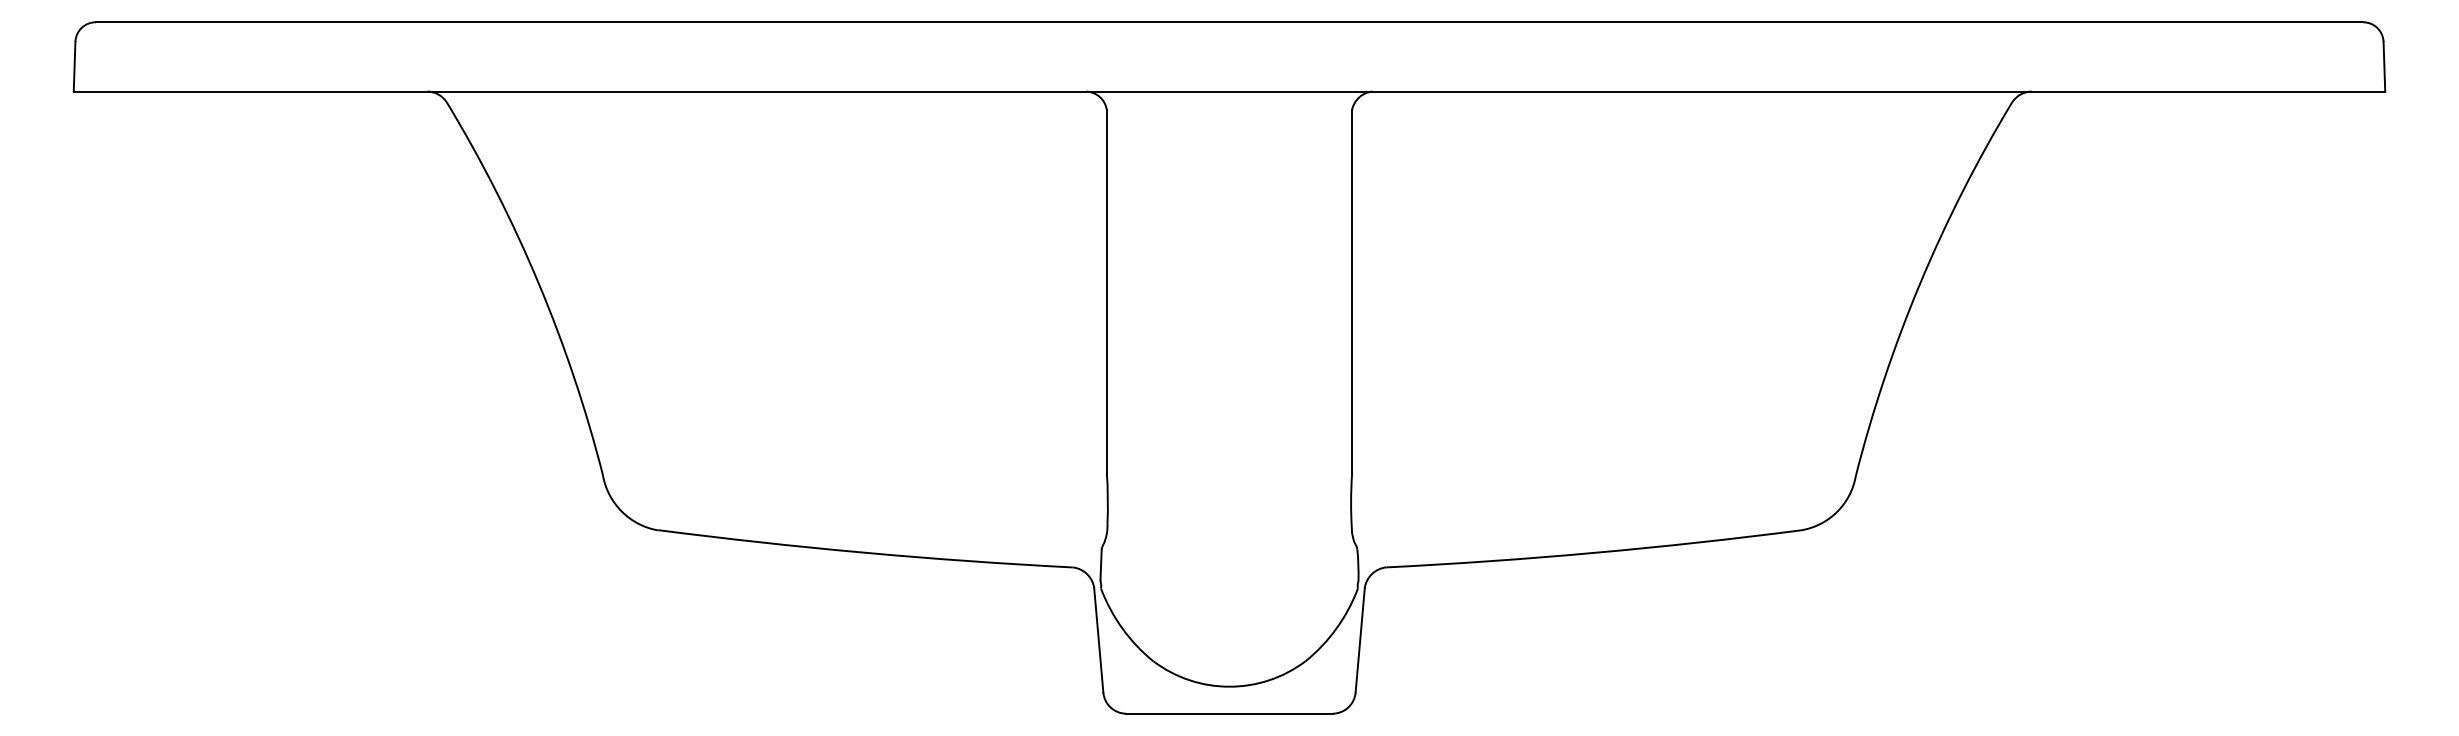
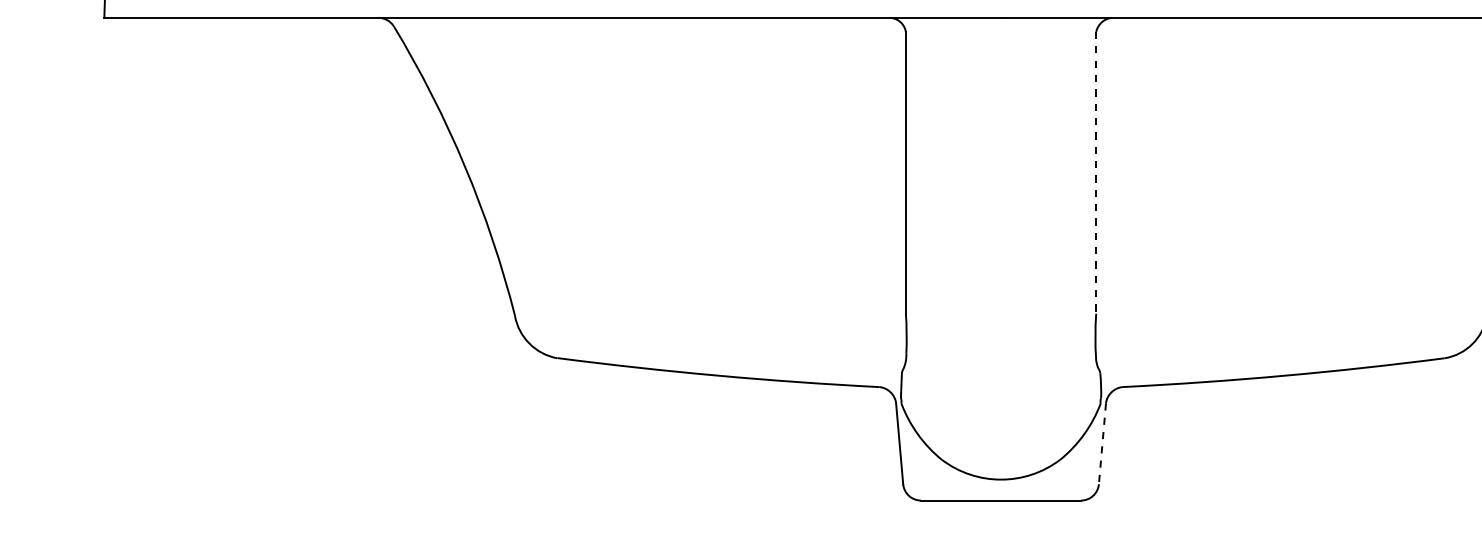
line: (1352, 291) -> (1096, 172), solid -> dashed
line: (1360, 641) -> (1102, 444), solid -> dashed

